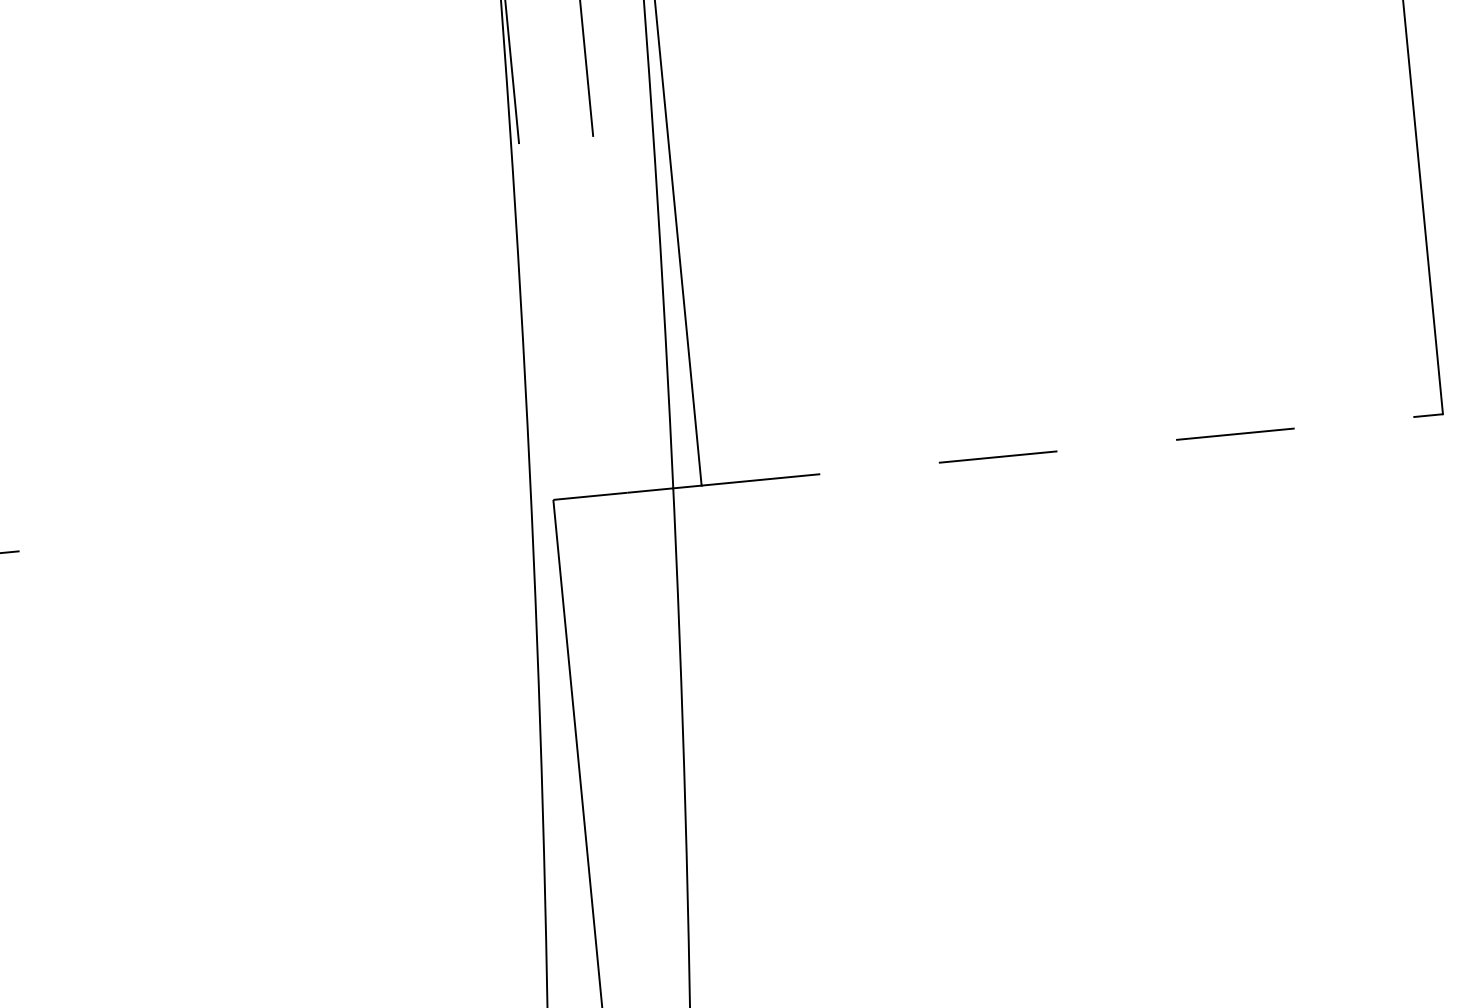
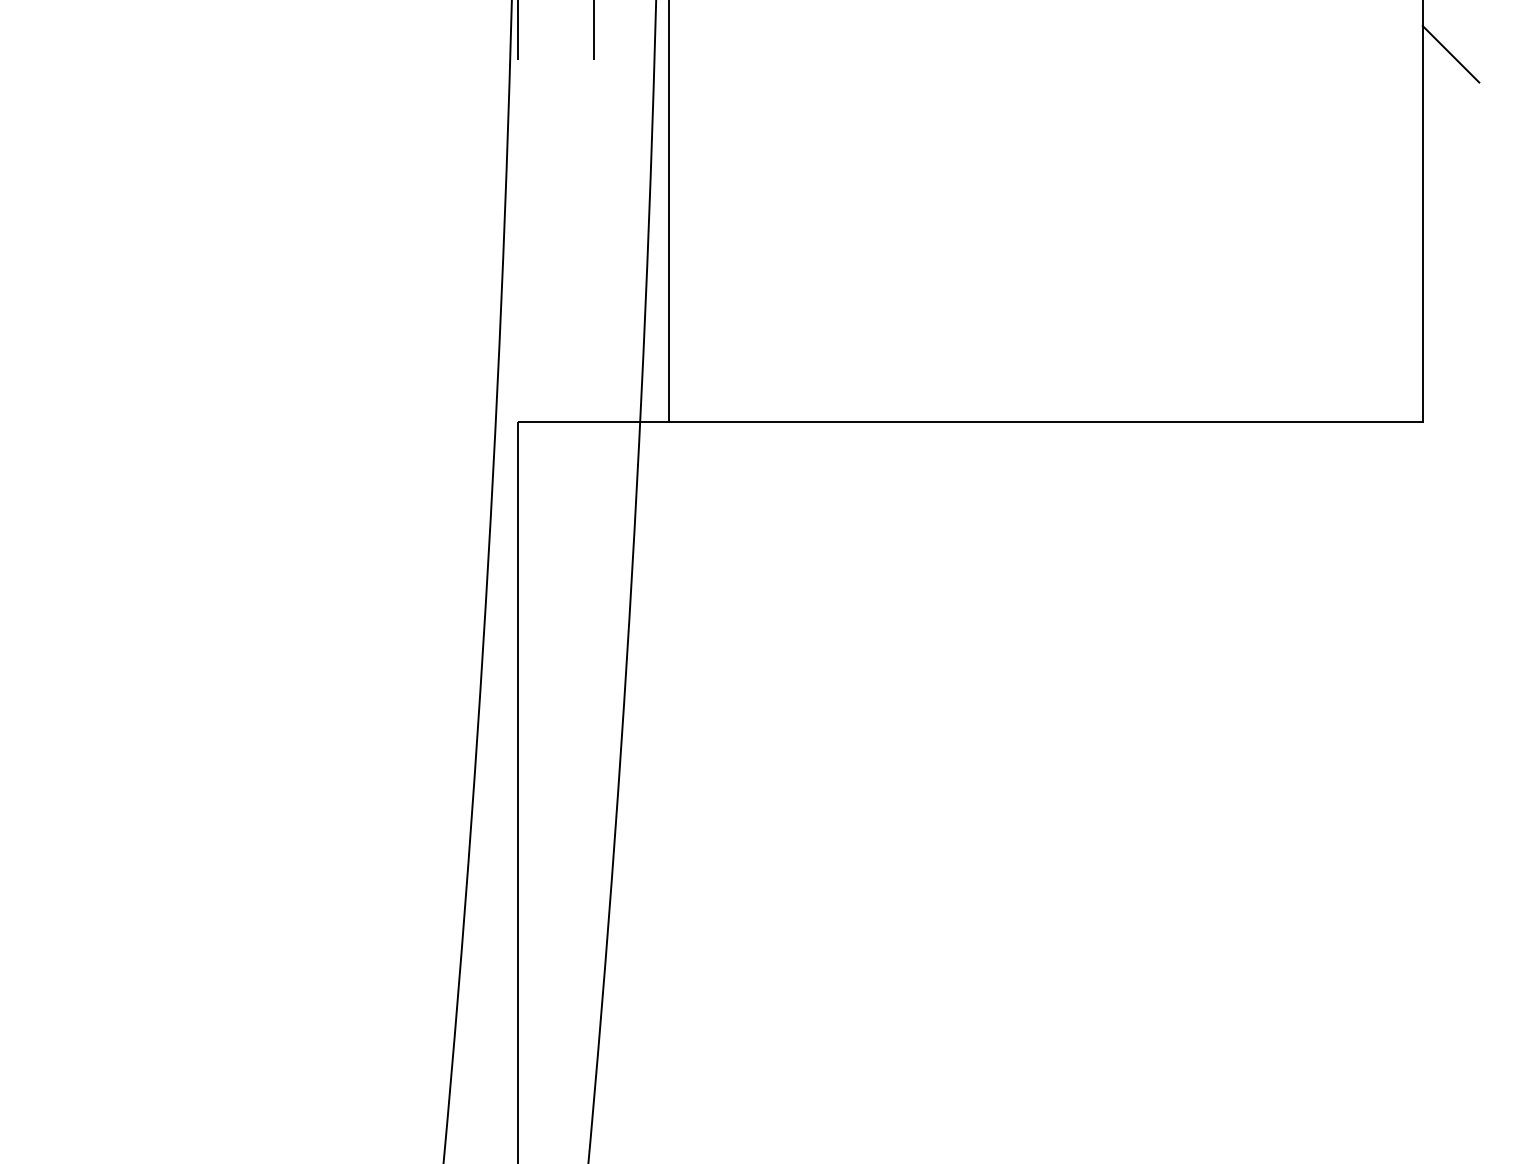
line: (1435, 50) -> (1450, 54), added
line: (1071, 449) -> (1045, 421), dashed -> solid

